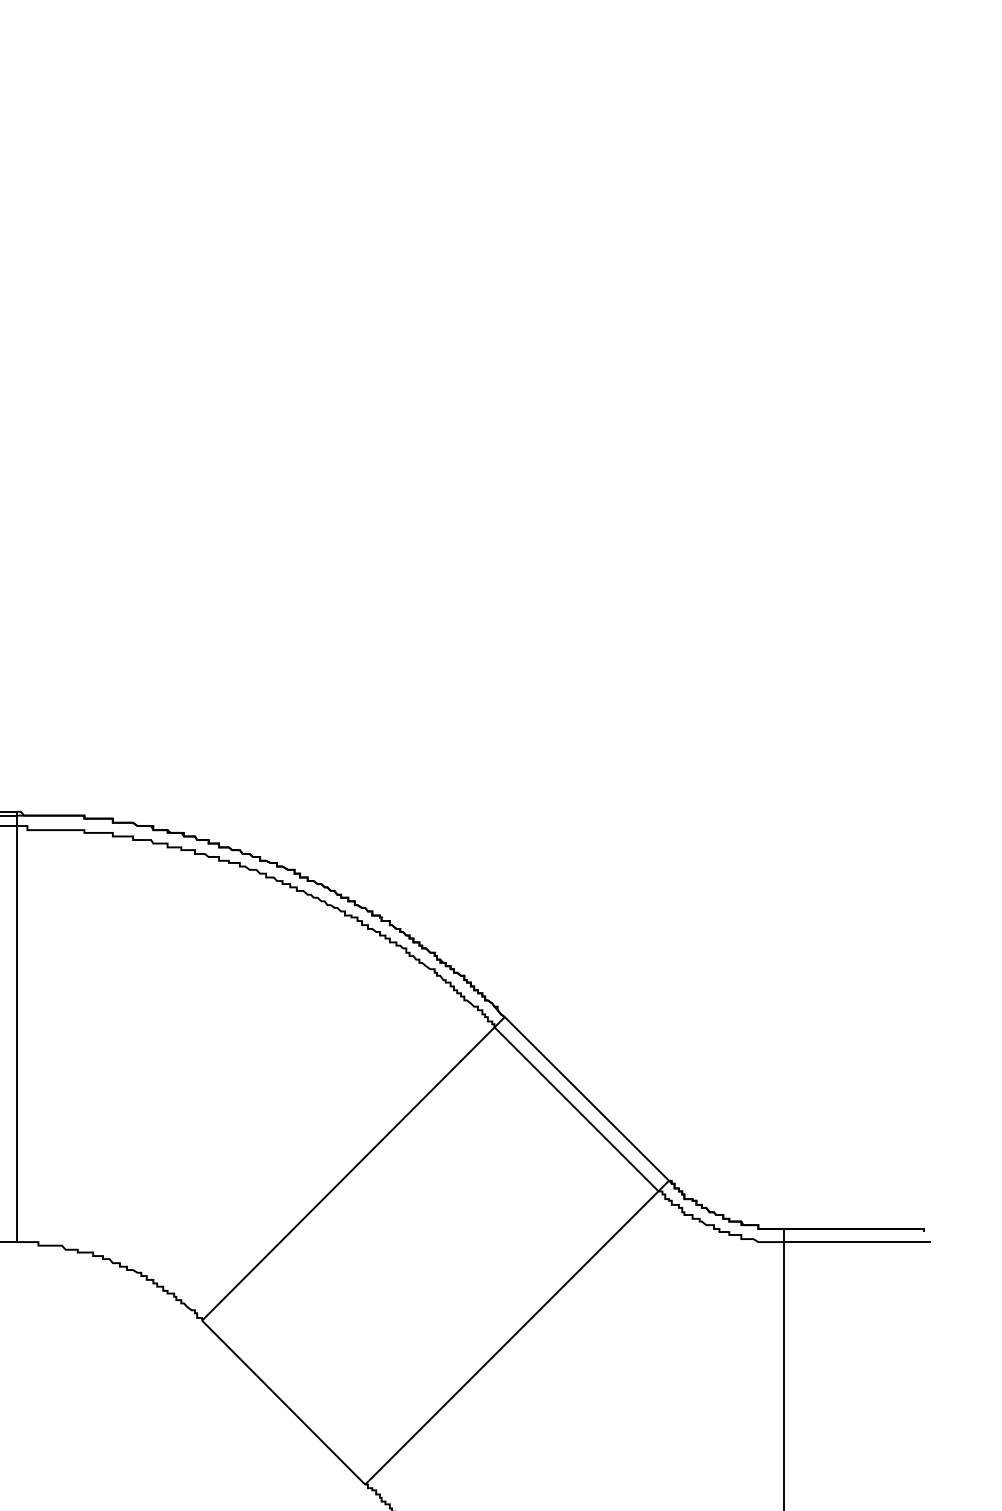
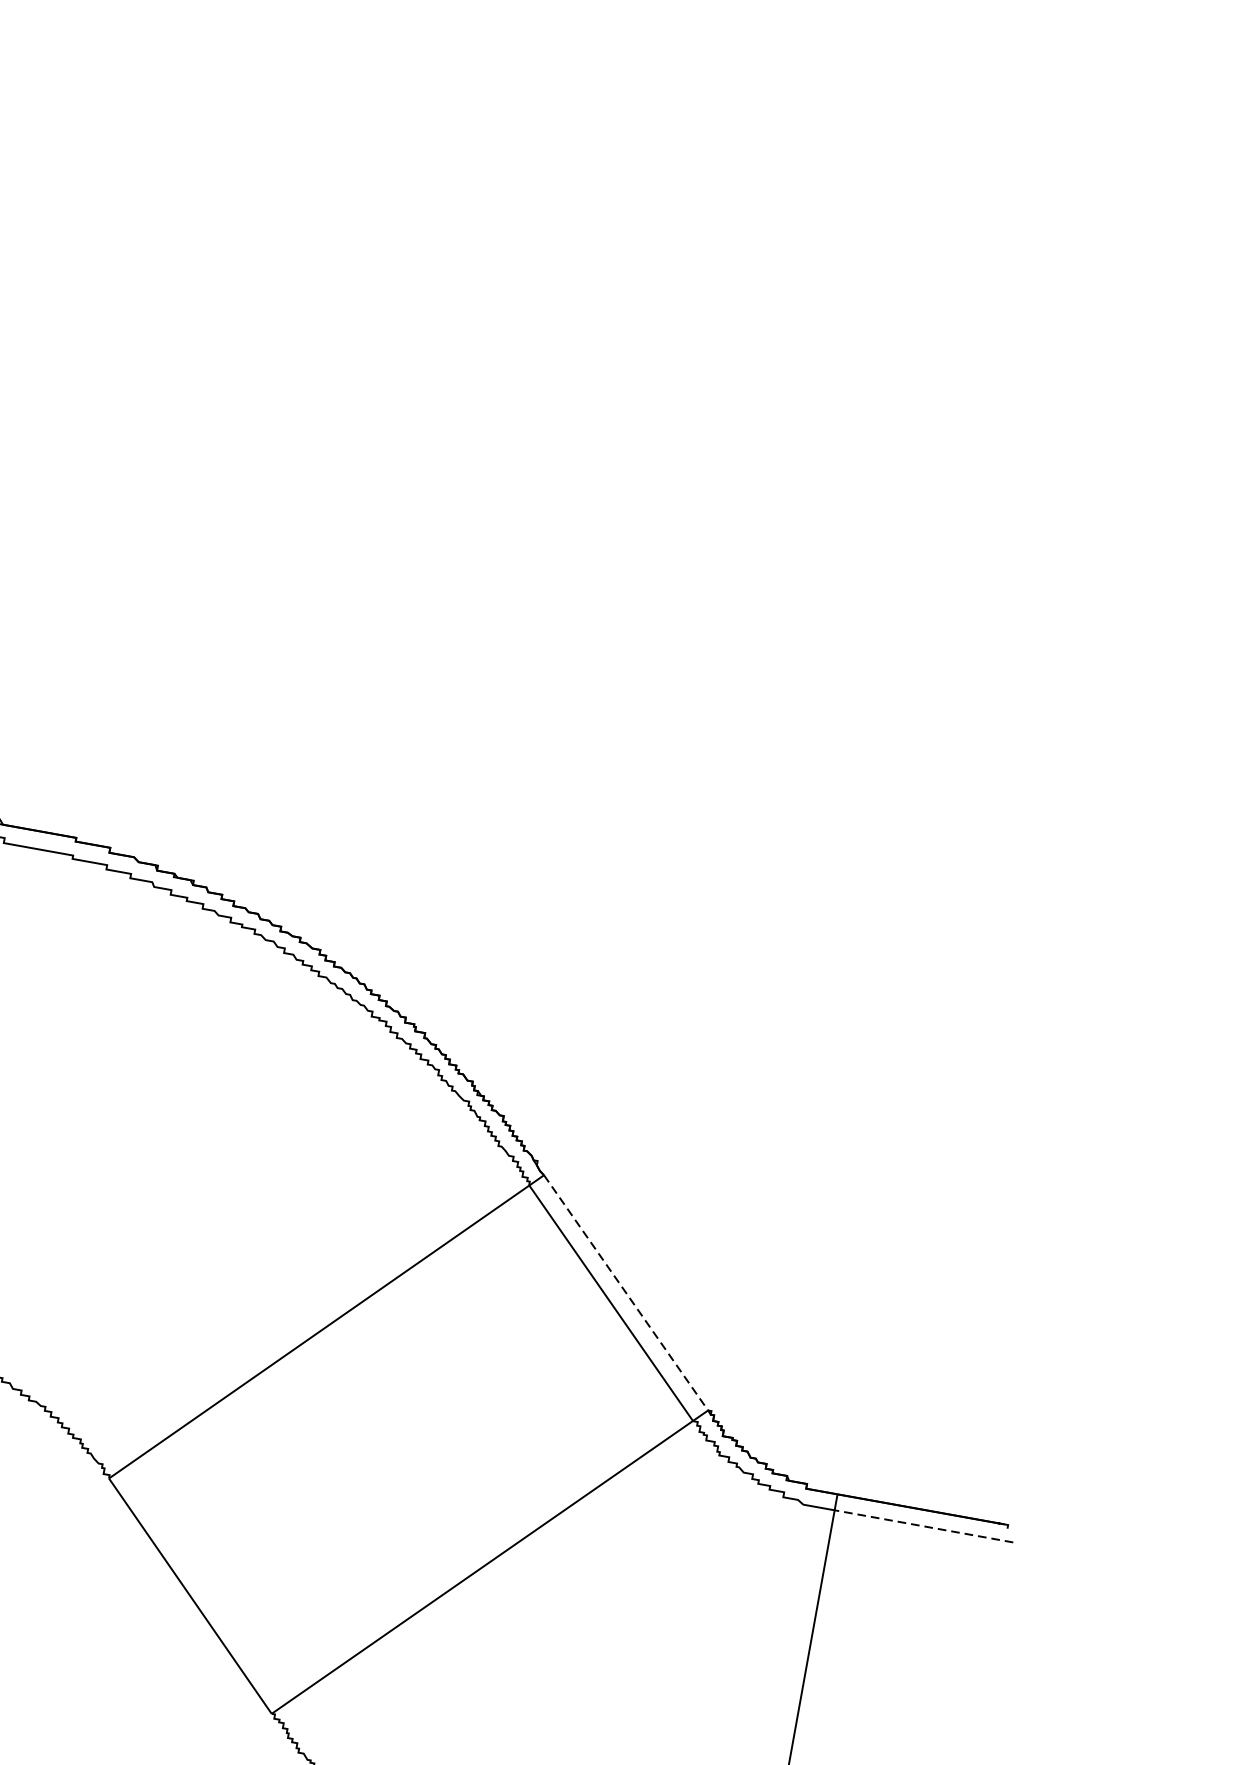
line: (586, 1098) -> (625, 1292), solid -> dashed
line: (856, 1242) -> (922, 1526), solid -> dashed

